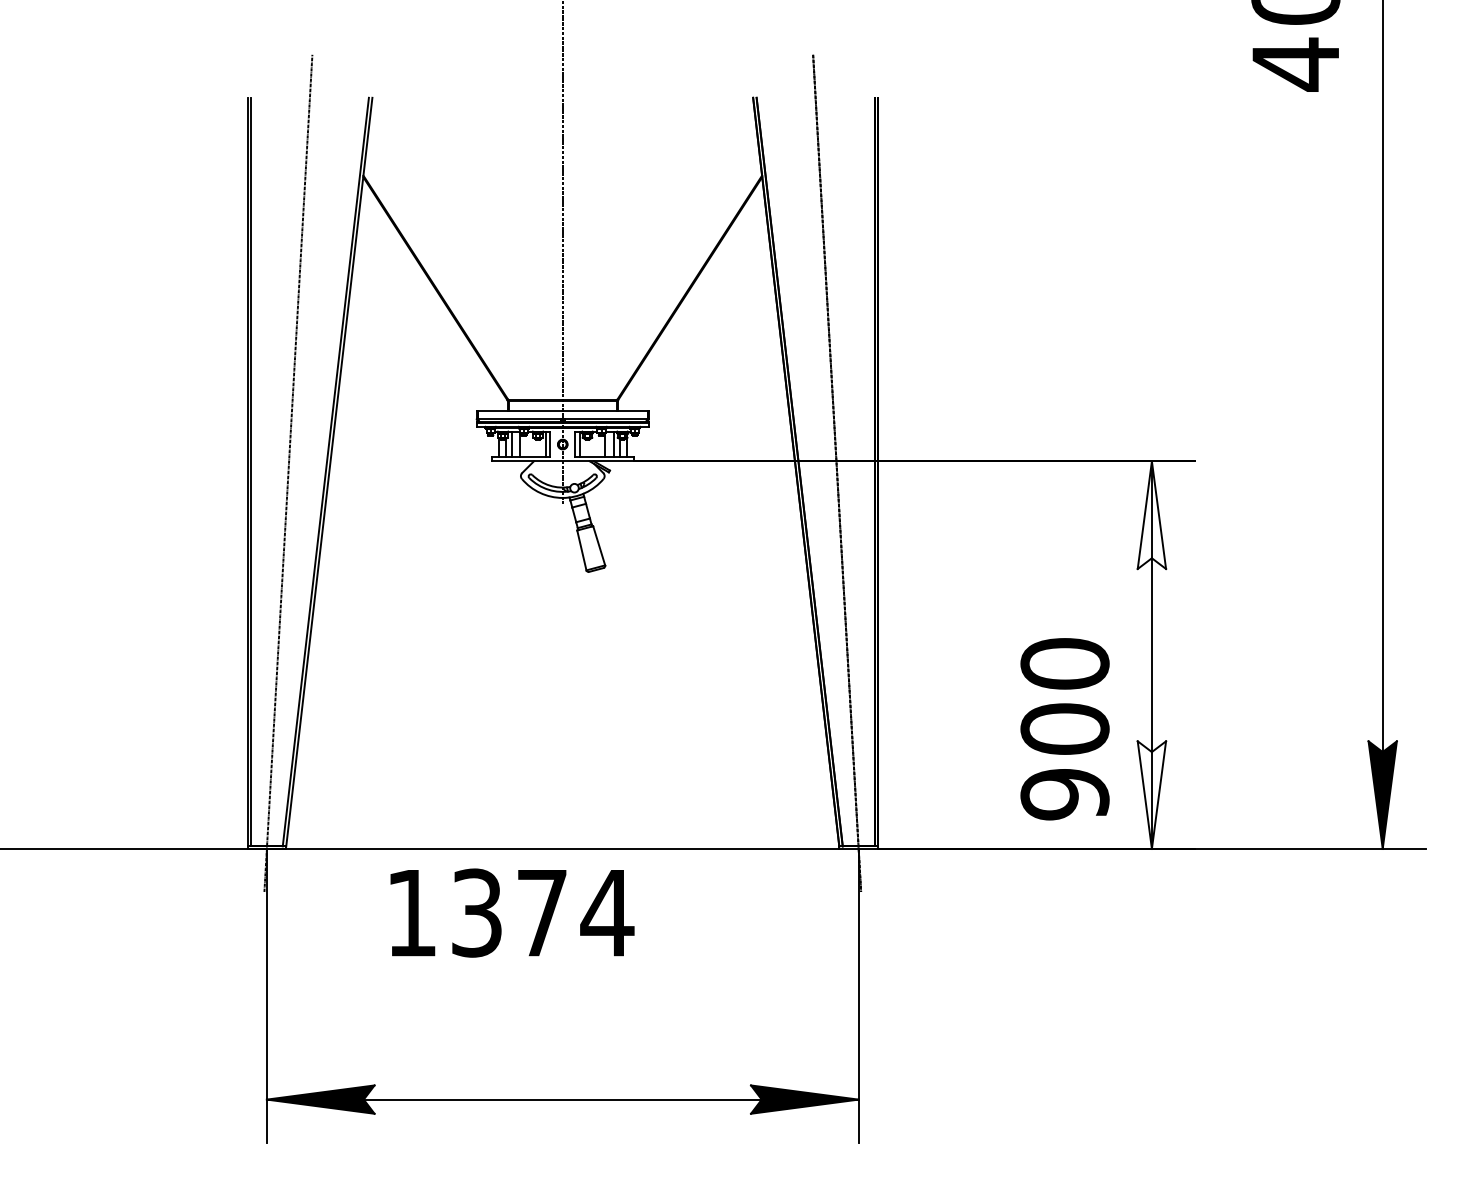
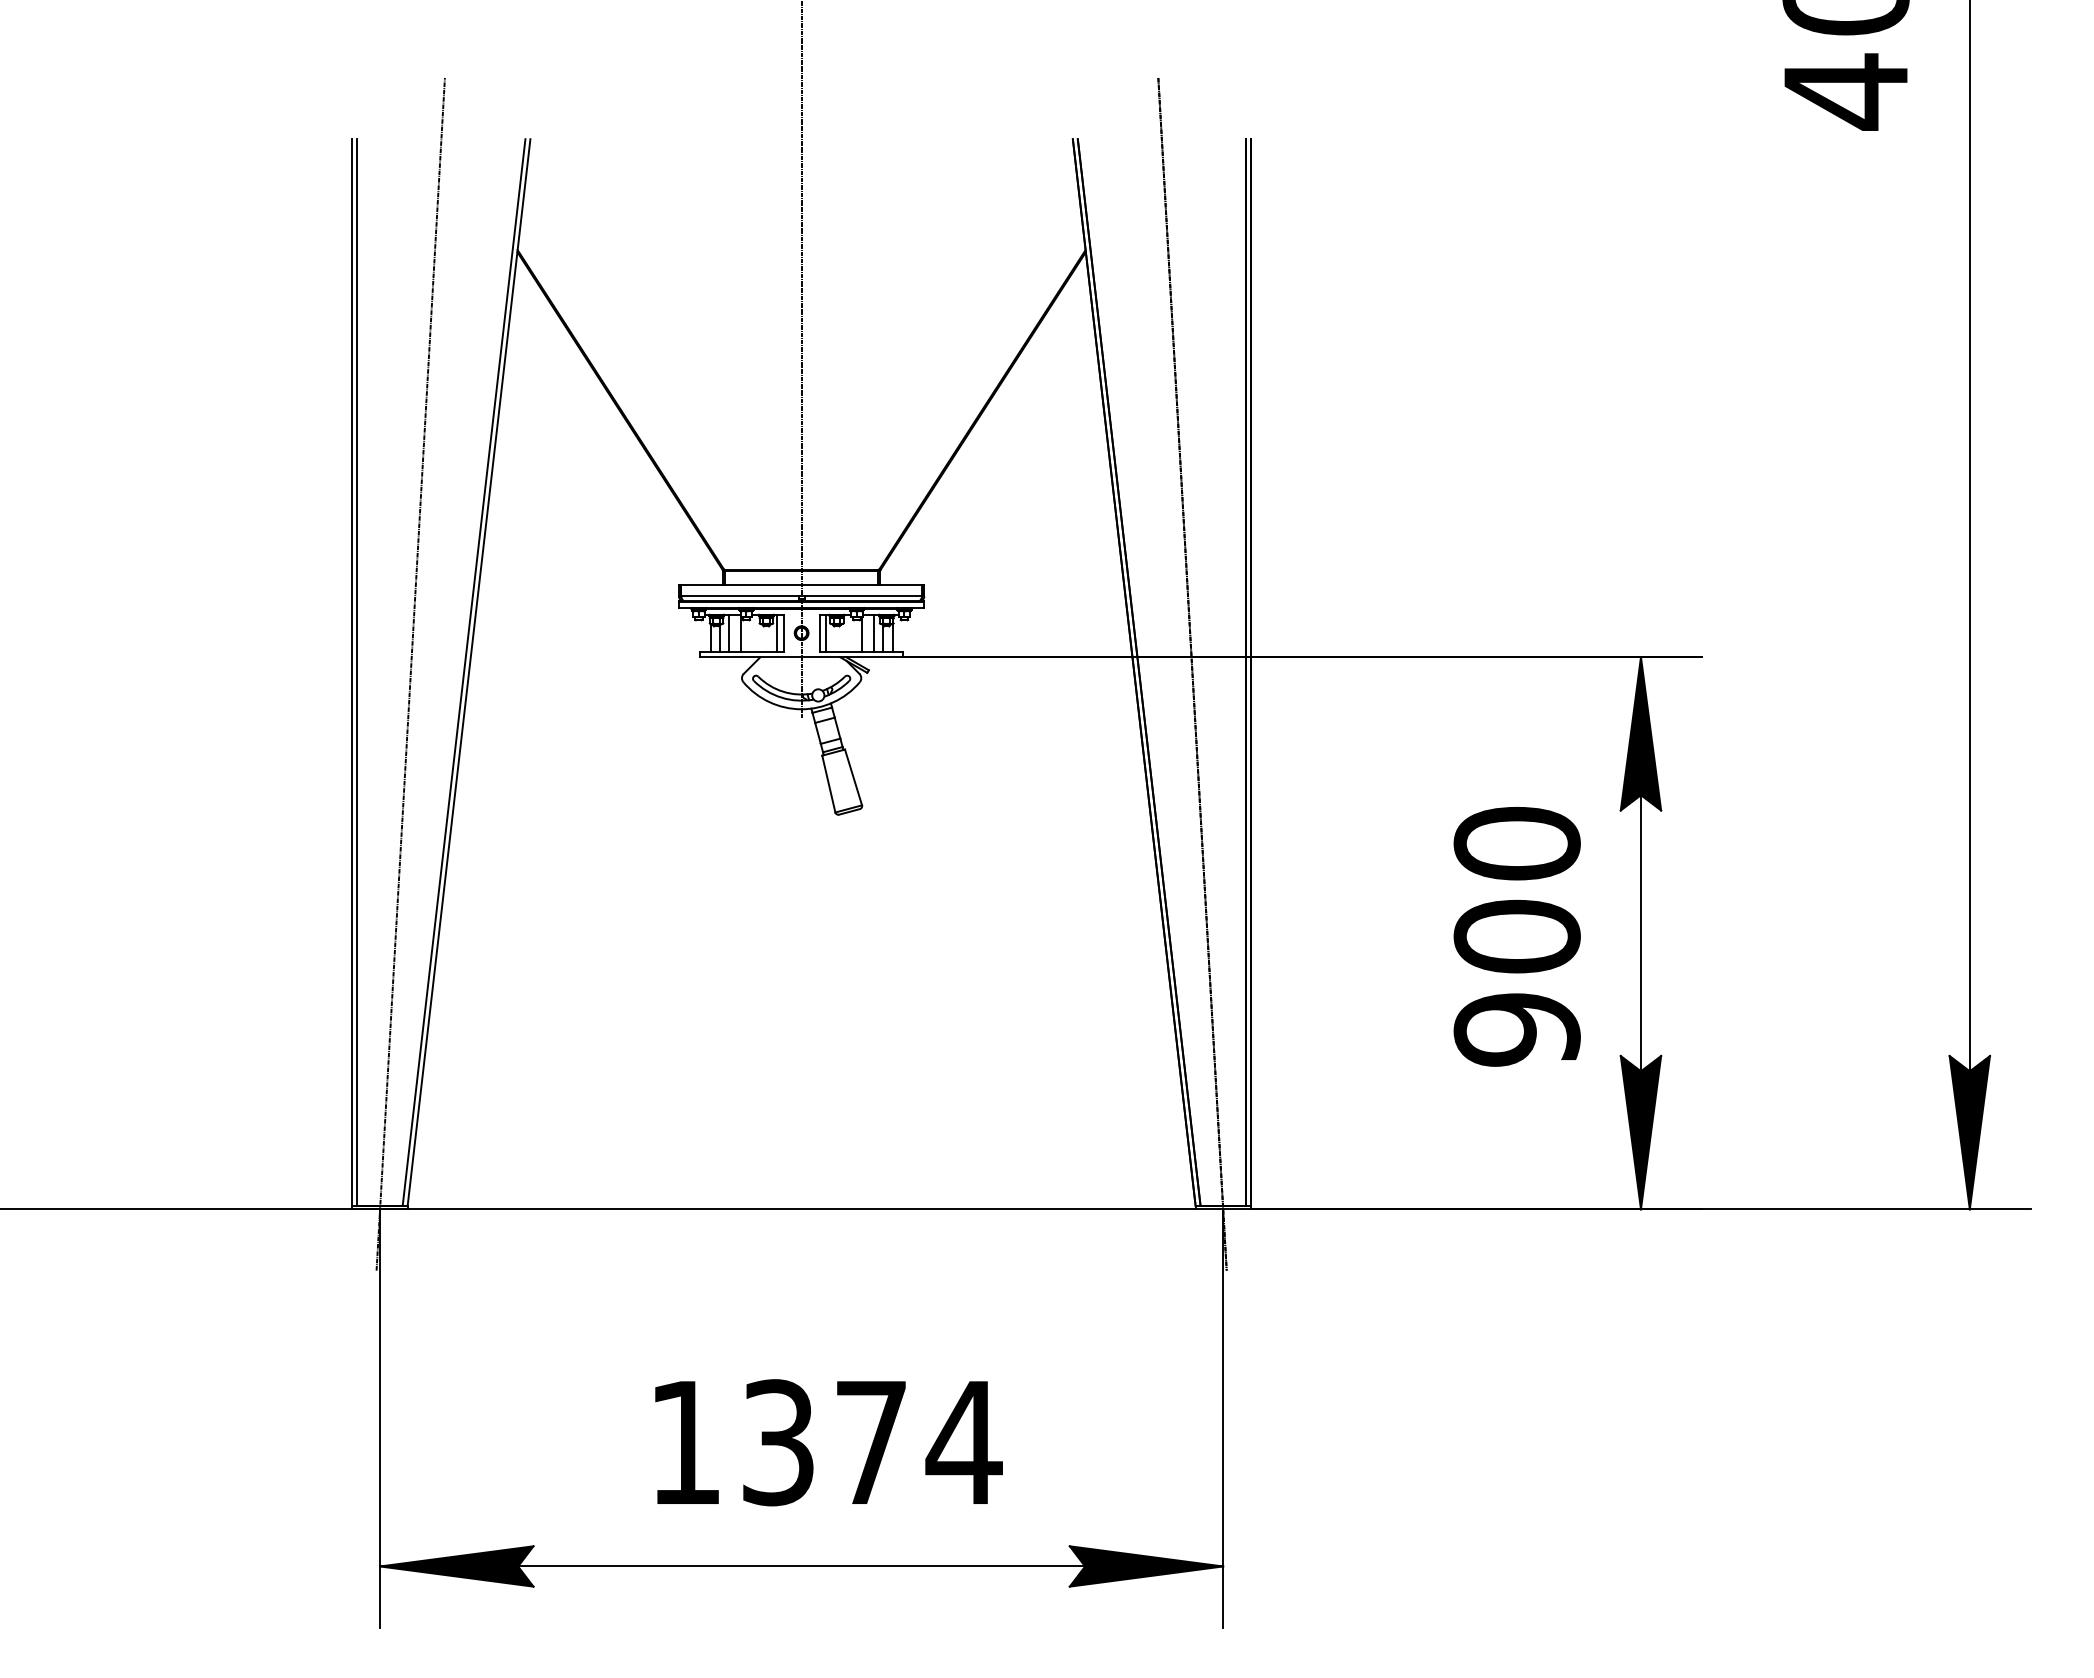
fill: (1151, 514) -> (1640, 733), added
text: (1064, 729) -> (1516, 936), moved
fill: (1151, 795) -> (1640, 1132), added
text: (512, 912) -> (828, 1442), moved

